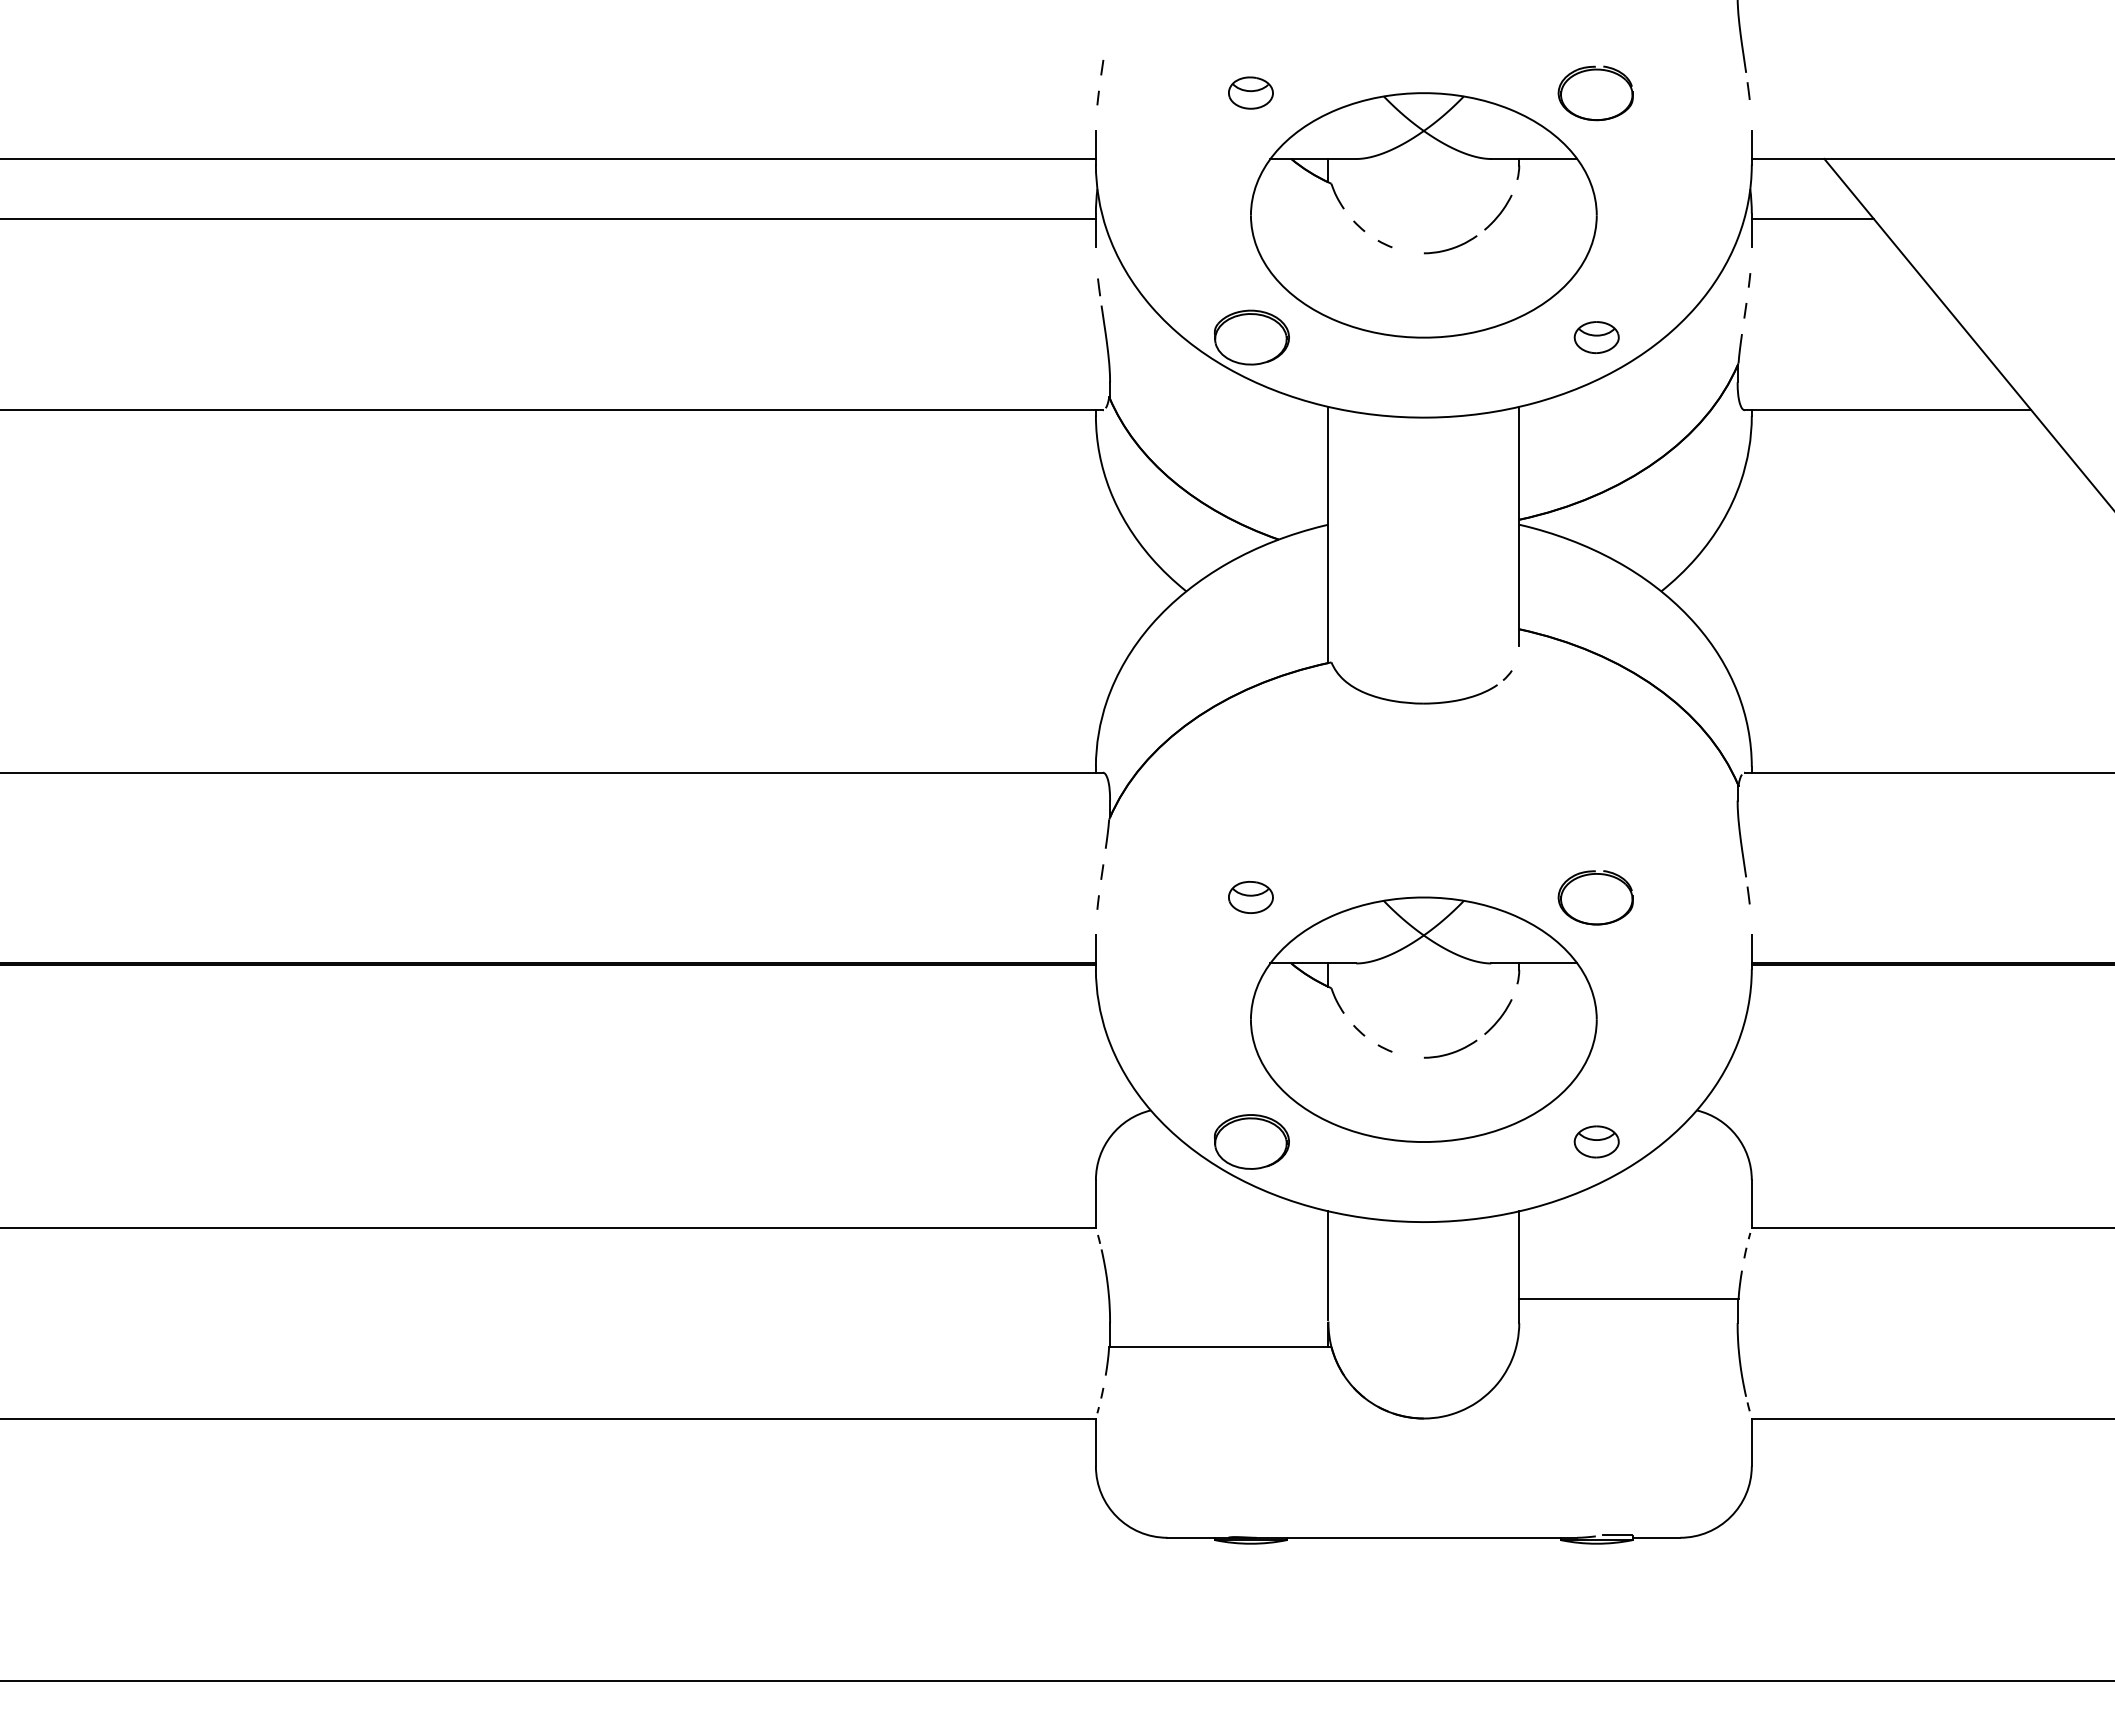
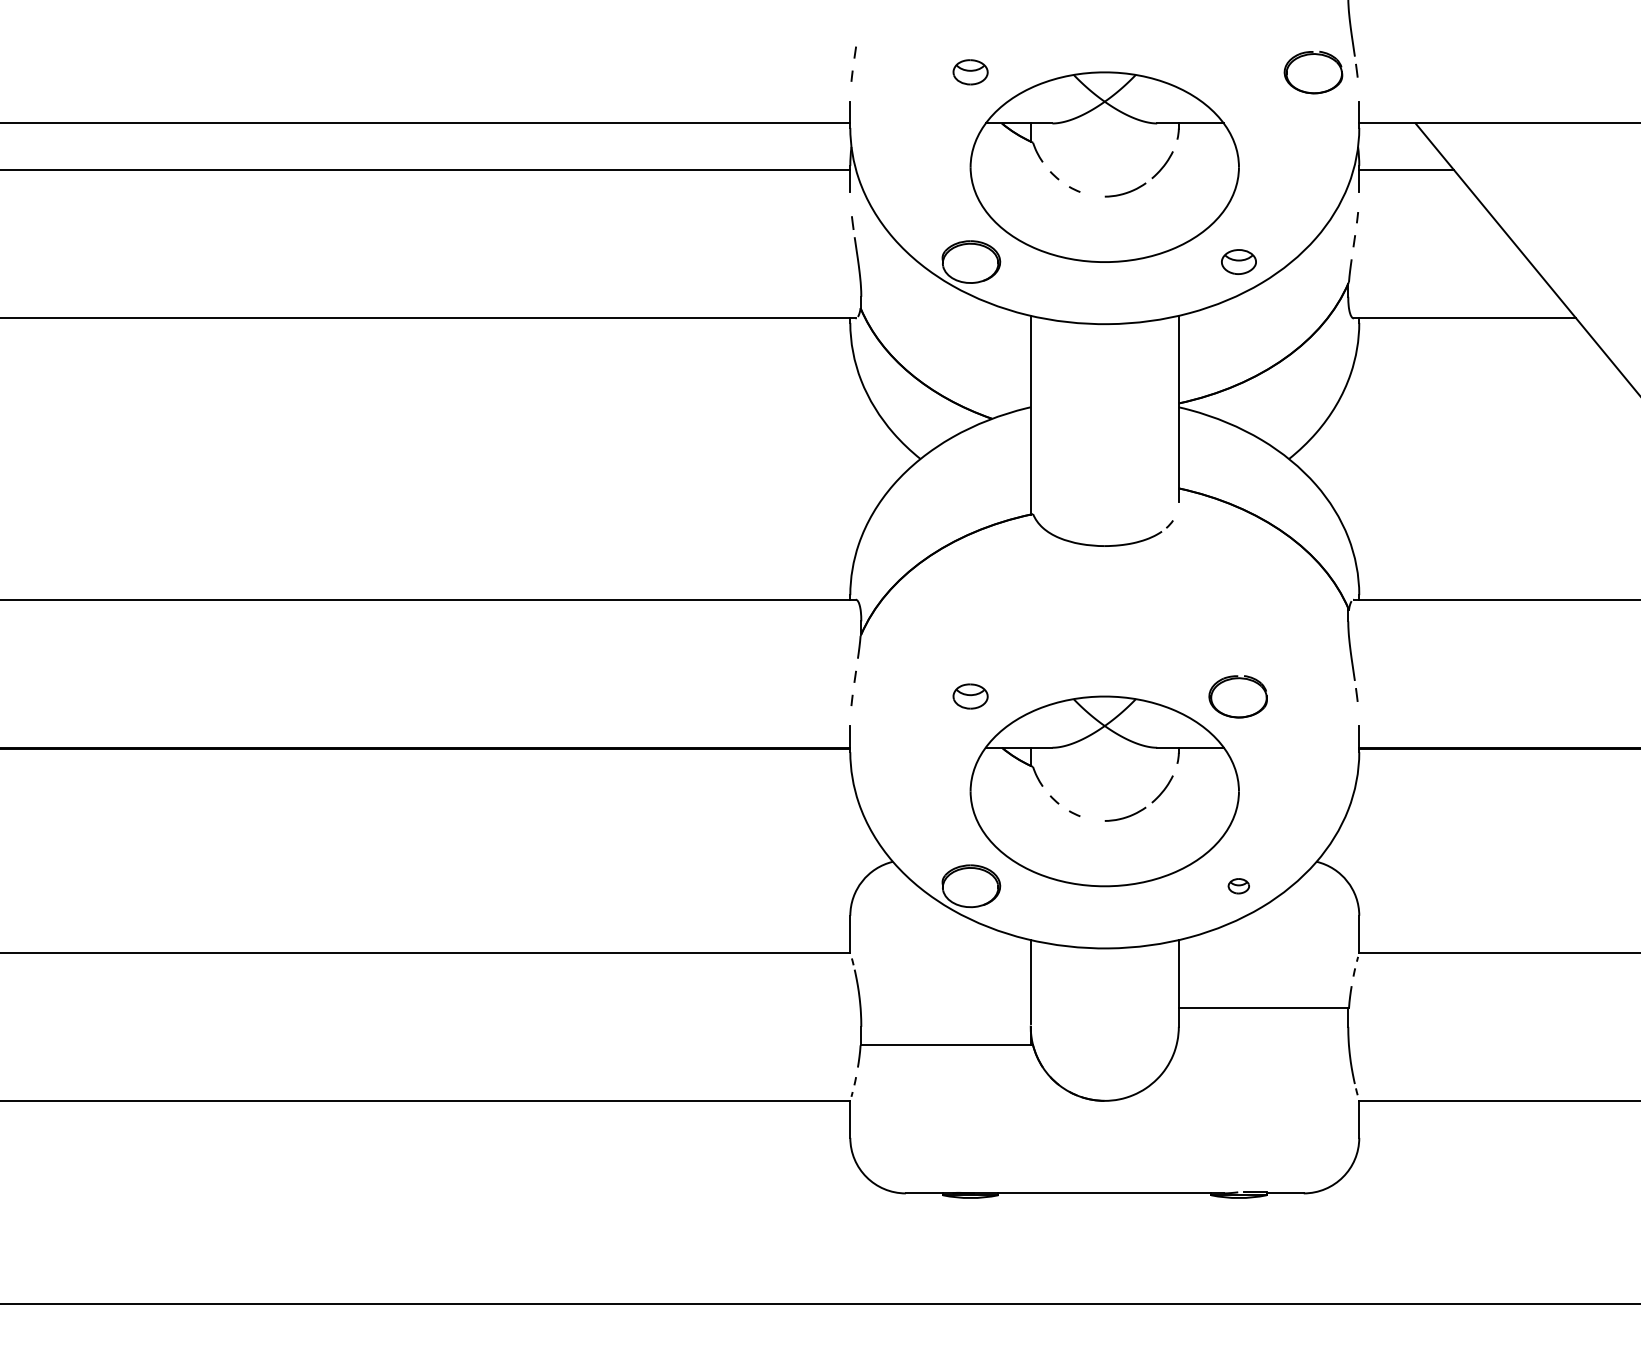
part: (1595, 93) -> (1313, 72), moved
part: (1596, 1141) -> (1238, 885), size x0.6

